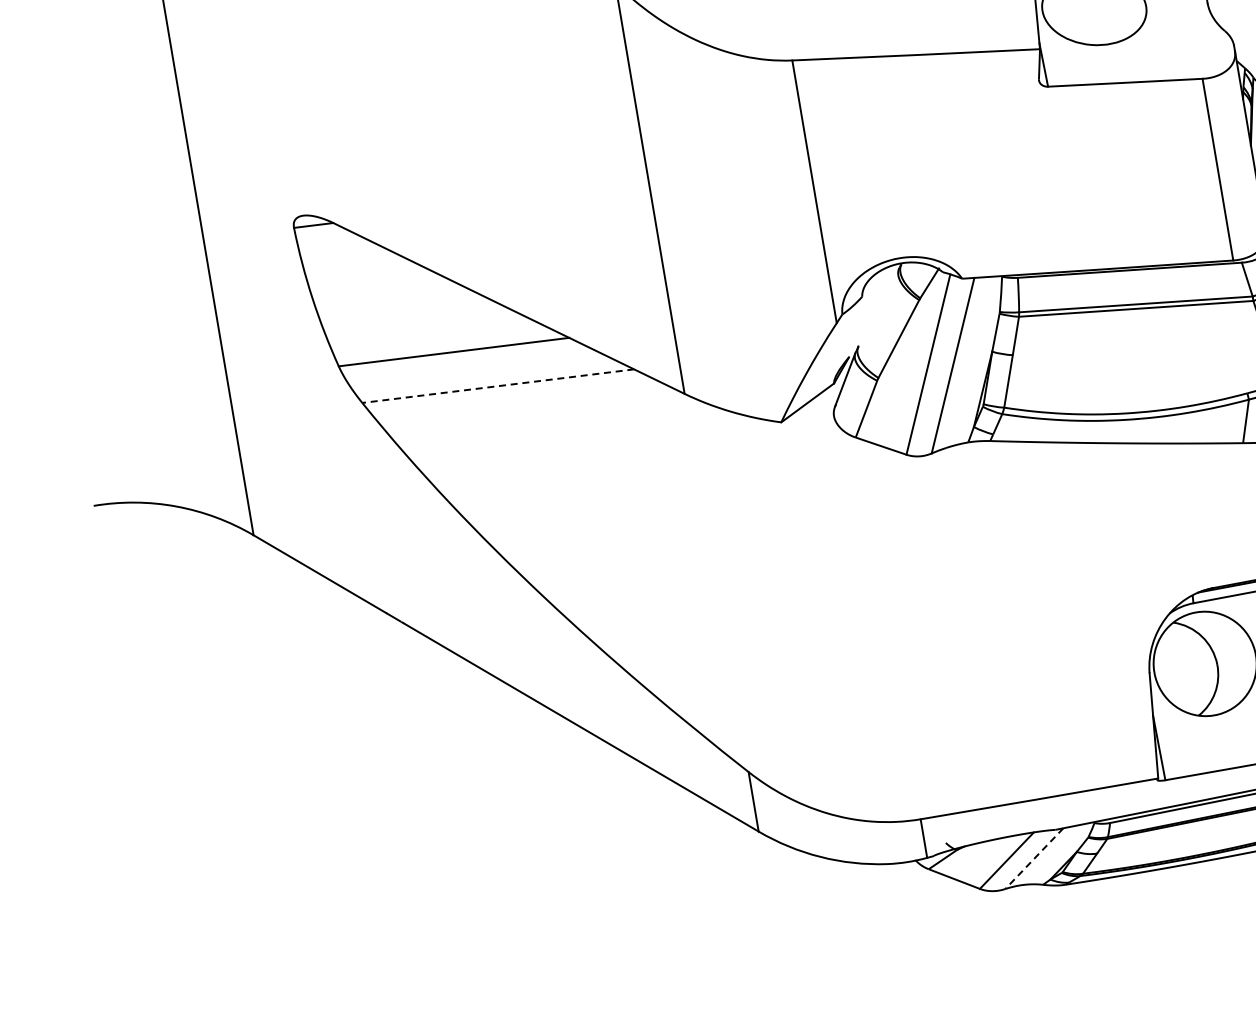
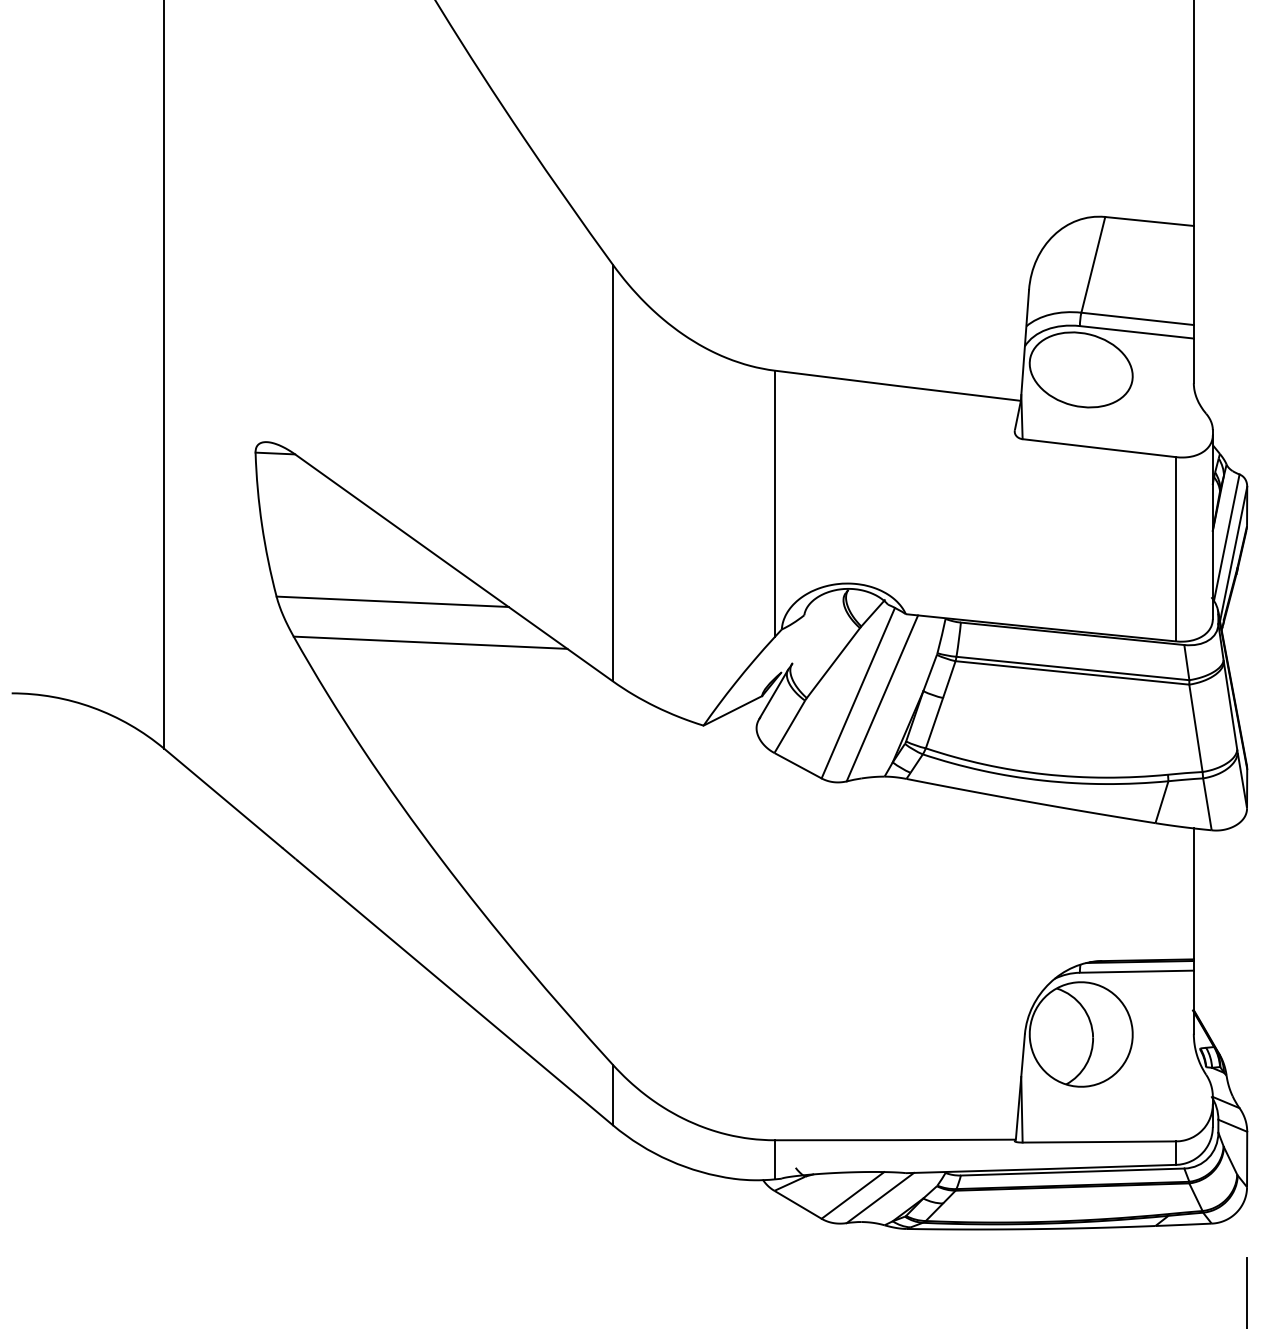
line: (498, 385) -> (430, 642), dashed -> solid
line: (1034, 859) -> (880, 1198), dashed -> solid

